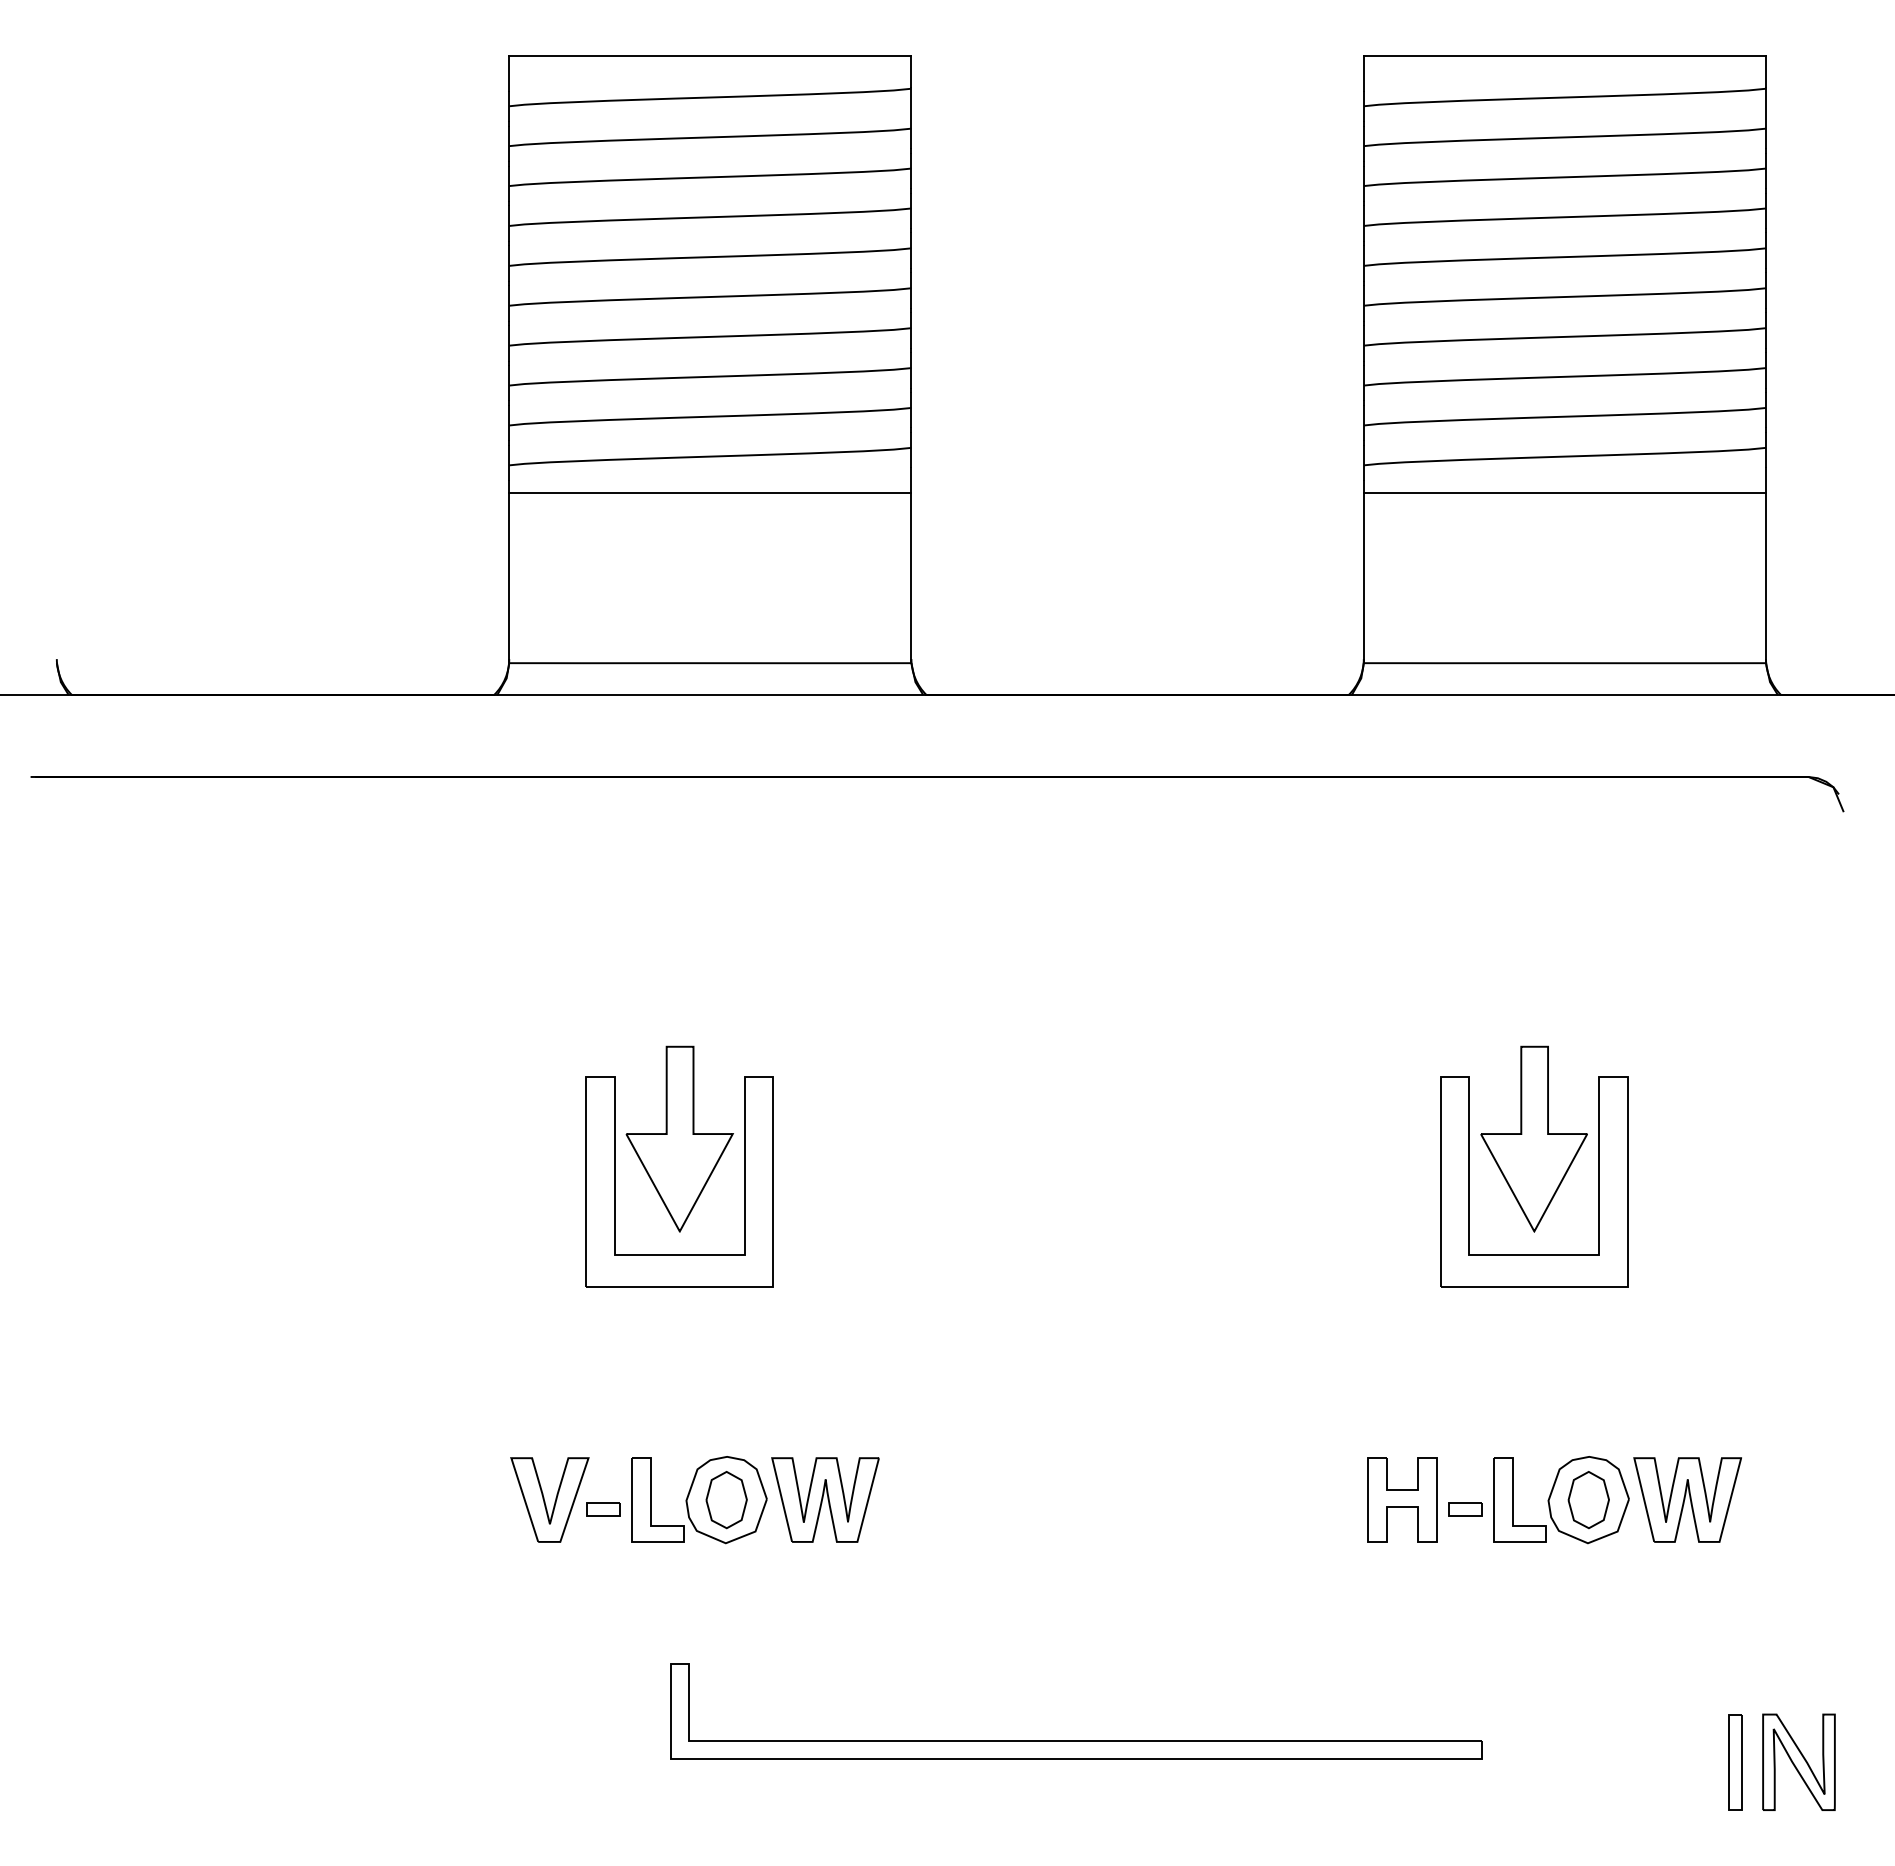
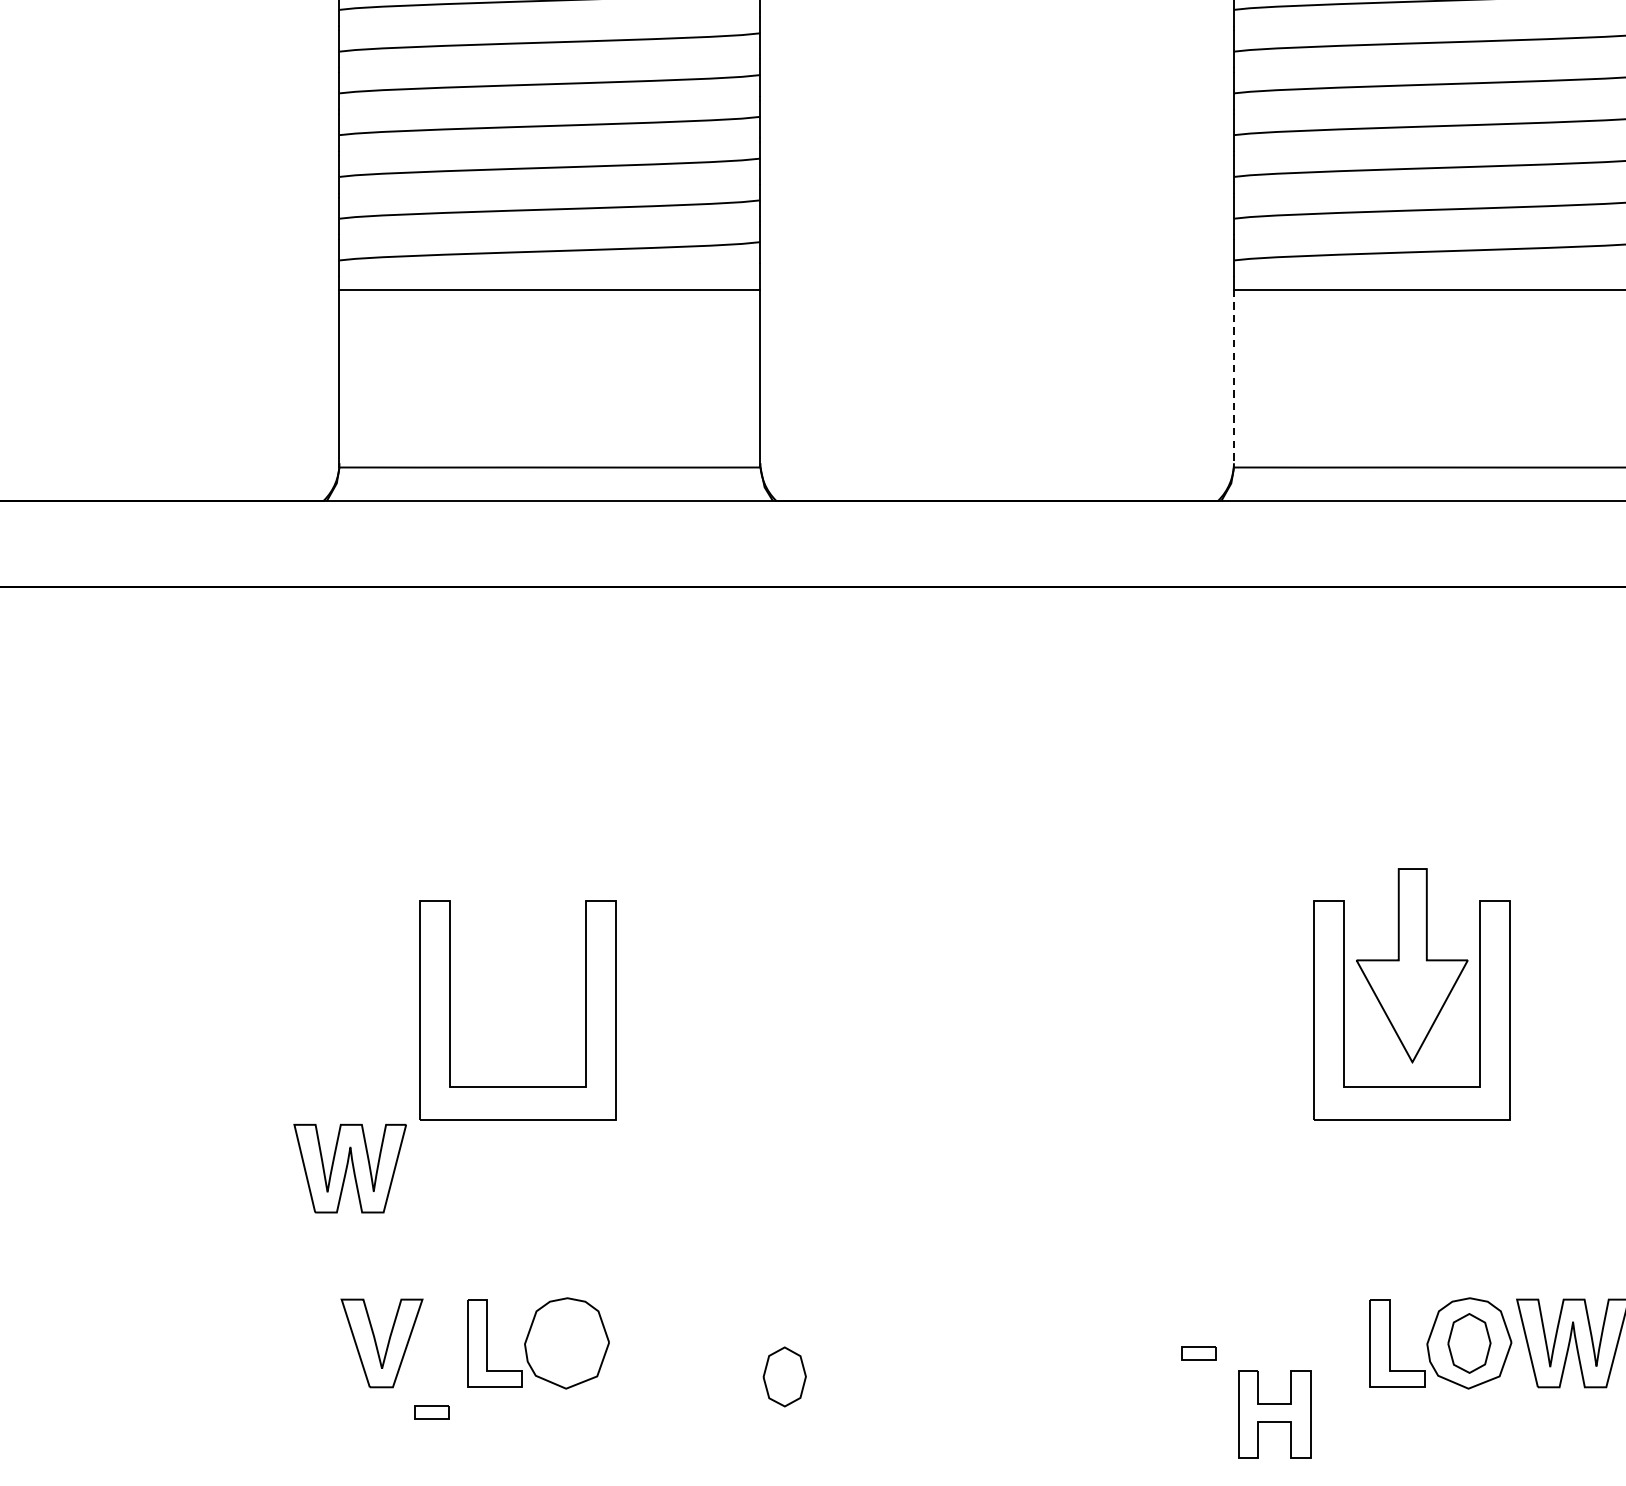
line: (1363, 577) -> (1233, 377), solid -> dashed
part: (679, 1138) -> (517, 965), removed
part: (825, 1499) -> (350, 1168), moved
part: (1402, 1499) -> (1274, 1414), moved
part: (726, 1500) -> (784, 1377), moved
part: (603, 1509) -> (431, 1413), moved
part: (1465, 1509) -> (1199, 1353), moved

